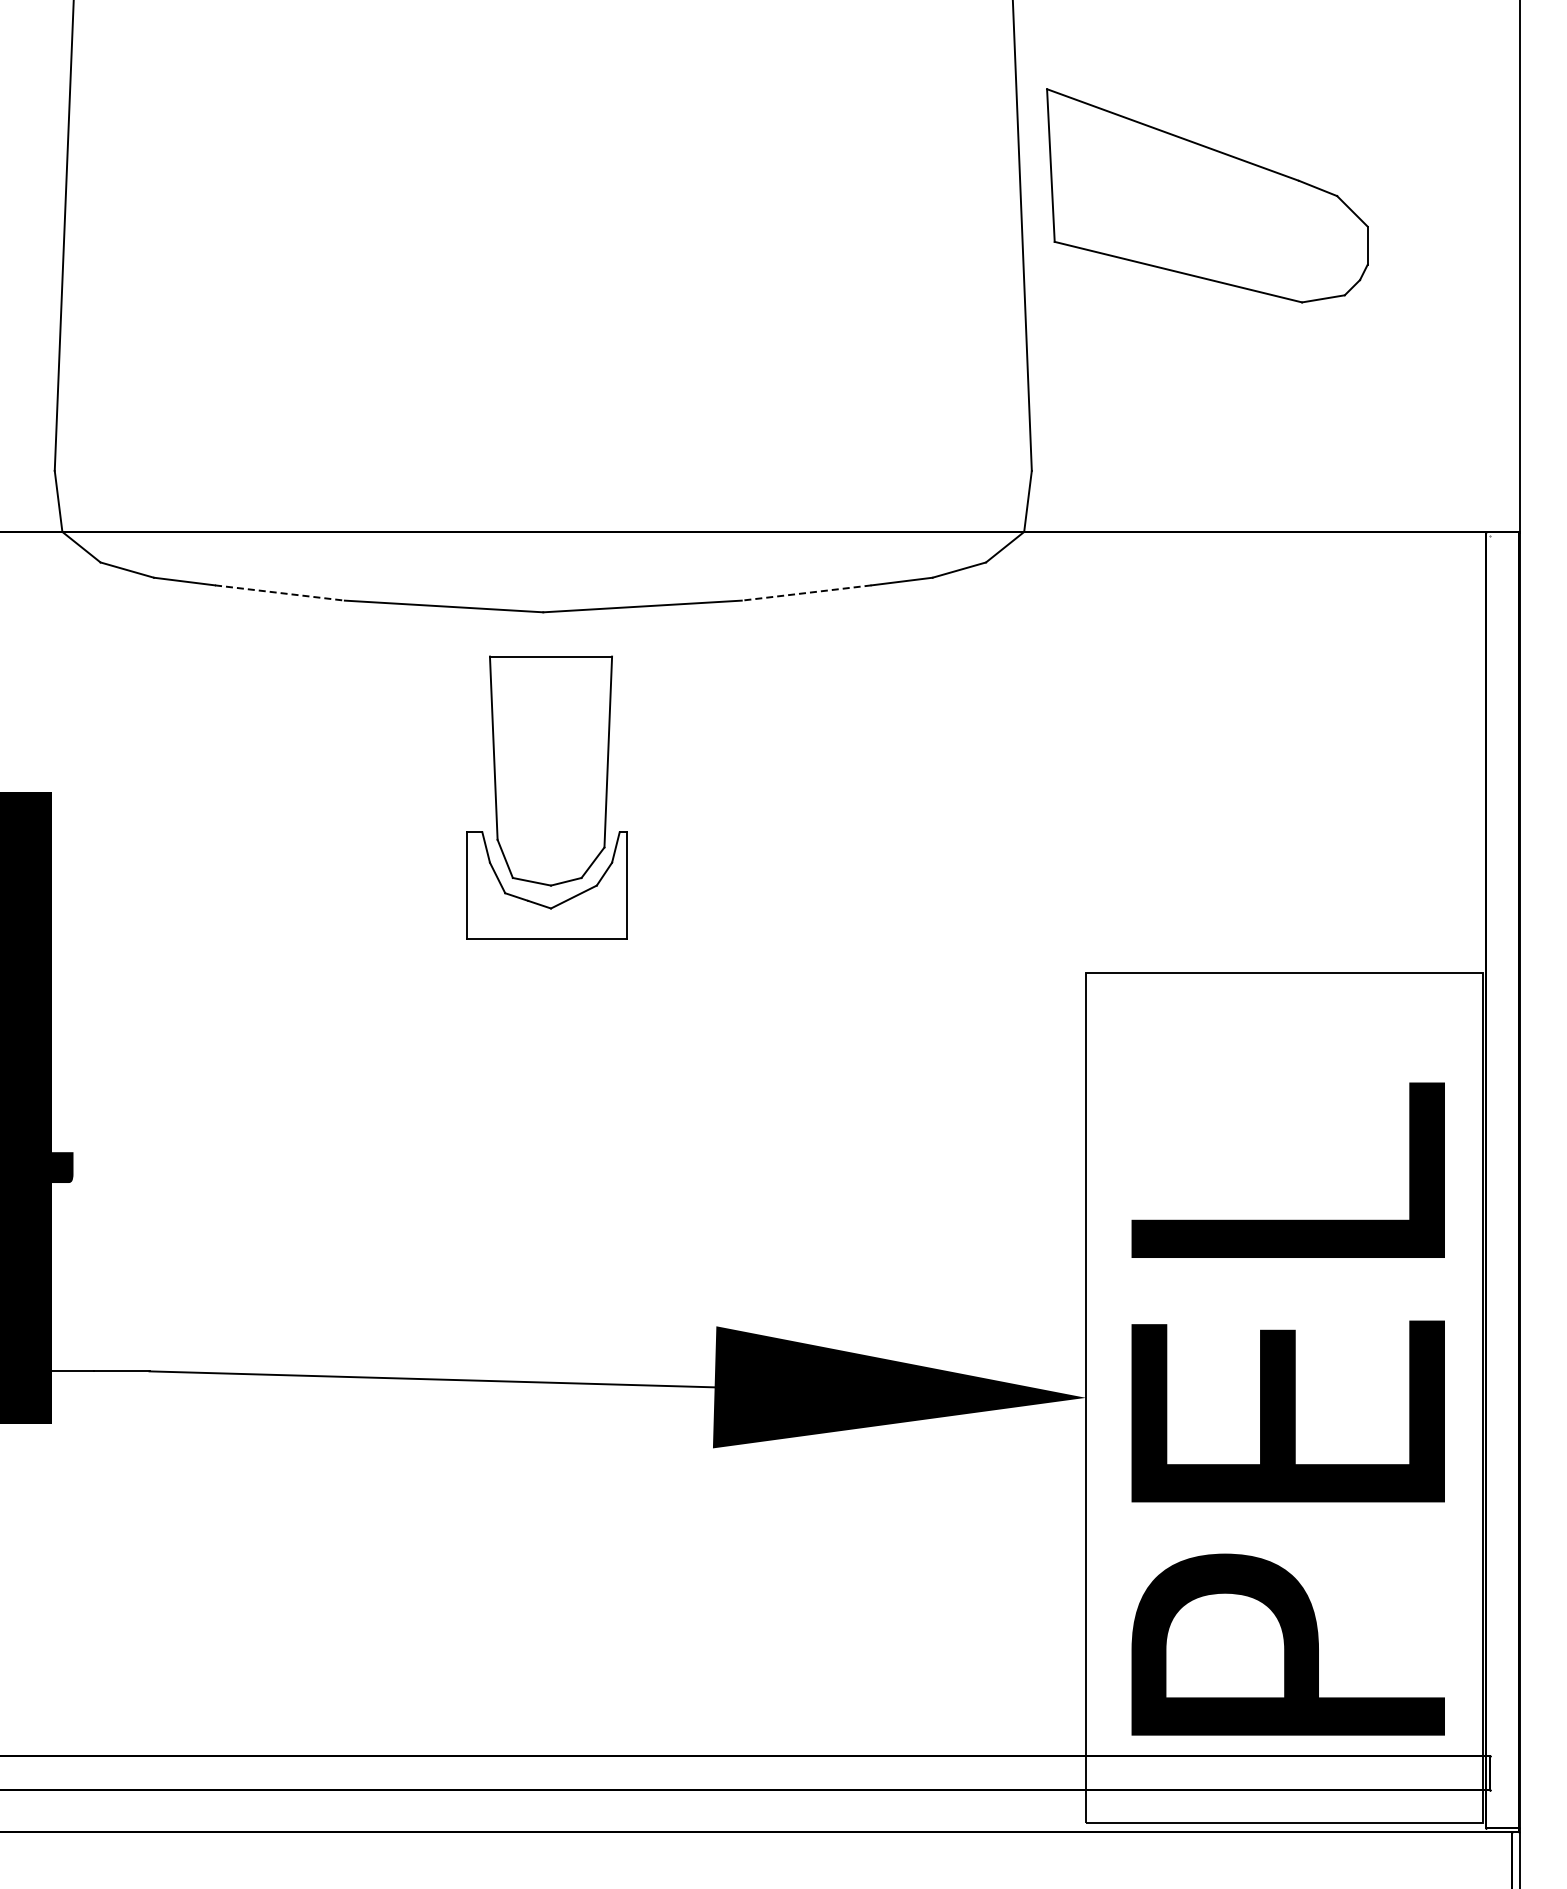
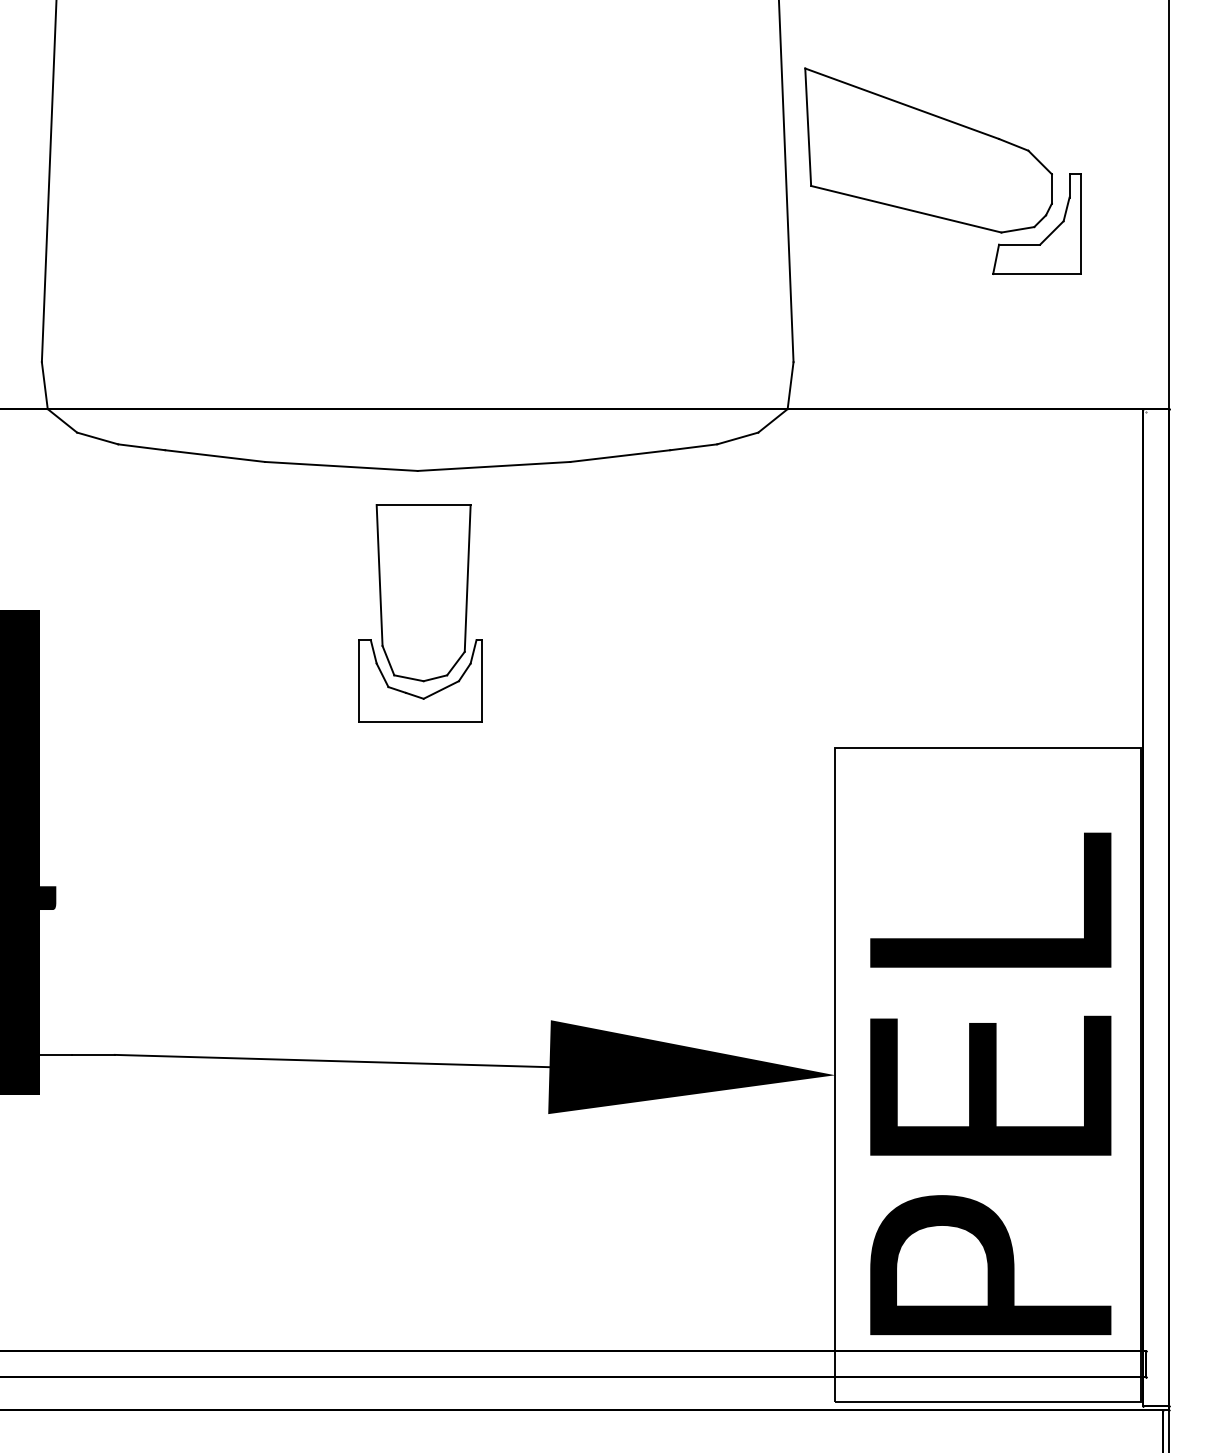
part: (1363, 305) -> (1048, 234), added
line: (280, 593) -> (215, 456), dashed -> solid
line: (806, 593) -> (620, 456), dashed -> solid

